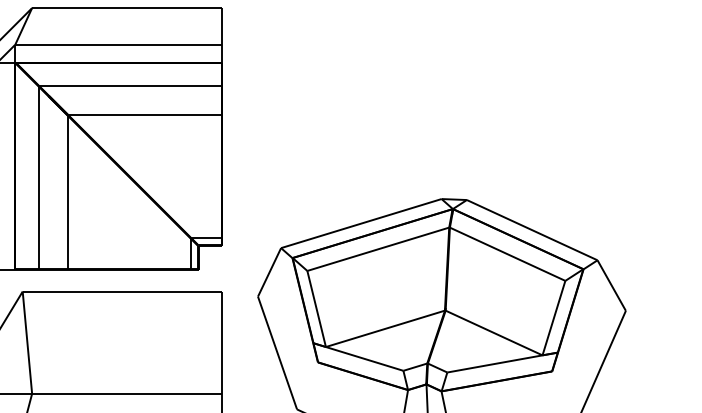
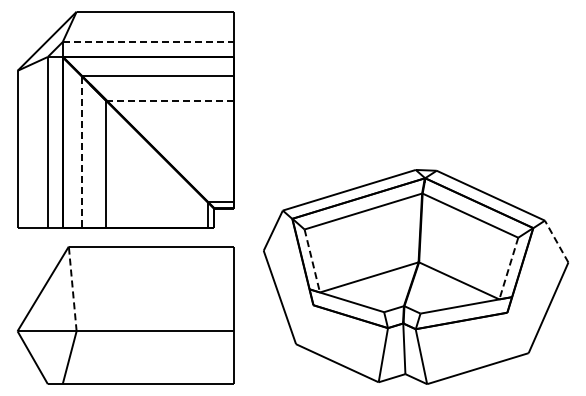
line: (118, 45) -> (148, 42), solid -> dashed
line: (145, 115) -> (170, 100), solid -> dashed
line: (37, 177) -> (81, 152), solid -> dashed
line: (611, 285) -> (556, 241), solid -> dashed
line: (316, 309) -> (312, 261), solid -> dashed
line: (553, 319) -> (508, 269), solid -> dashed
line: (27, 342) -> (72, 288), solid -> dashed

